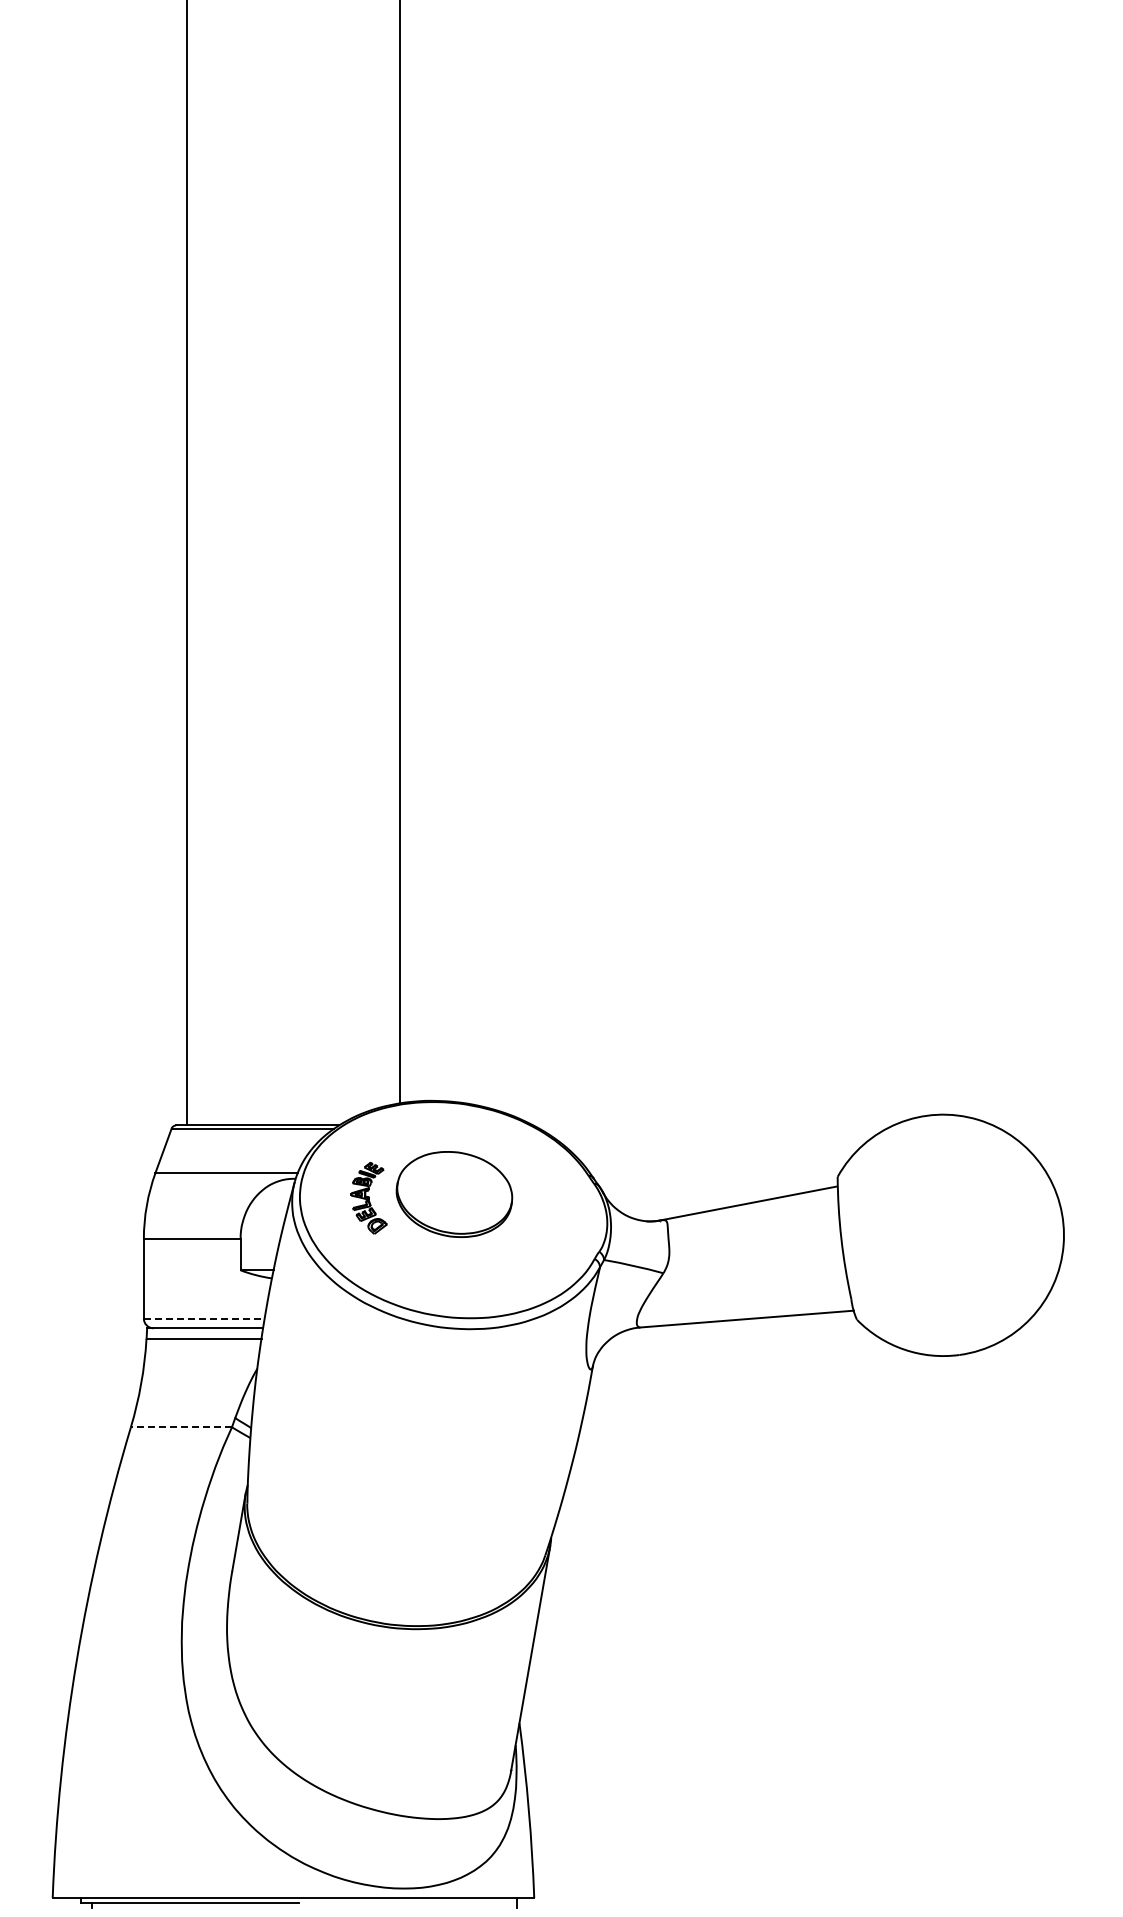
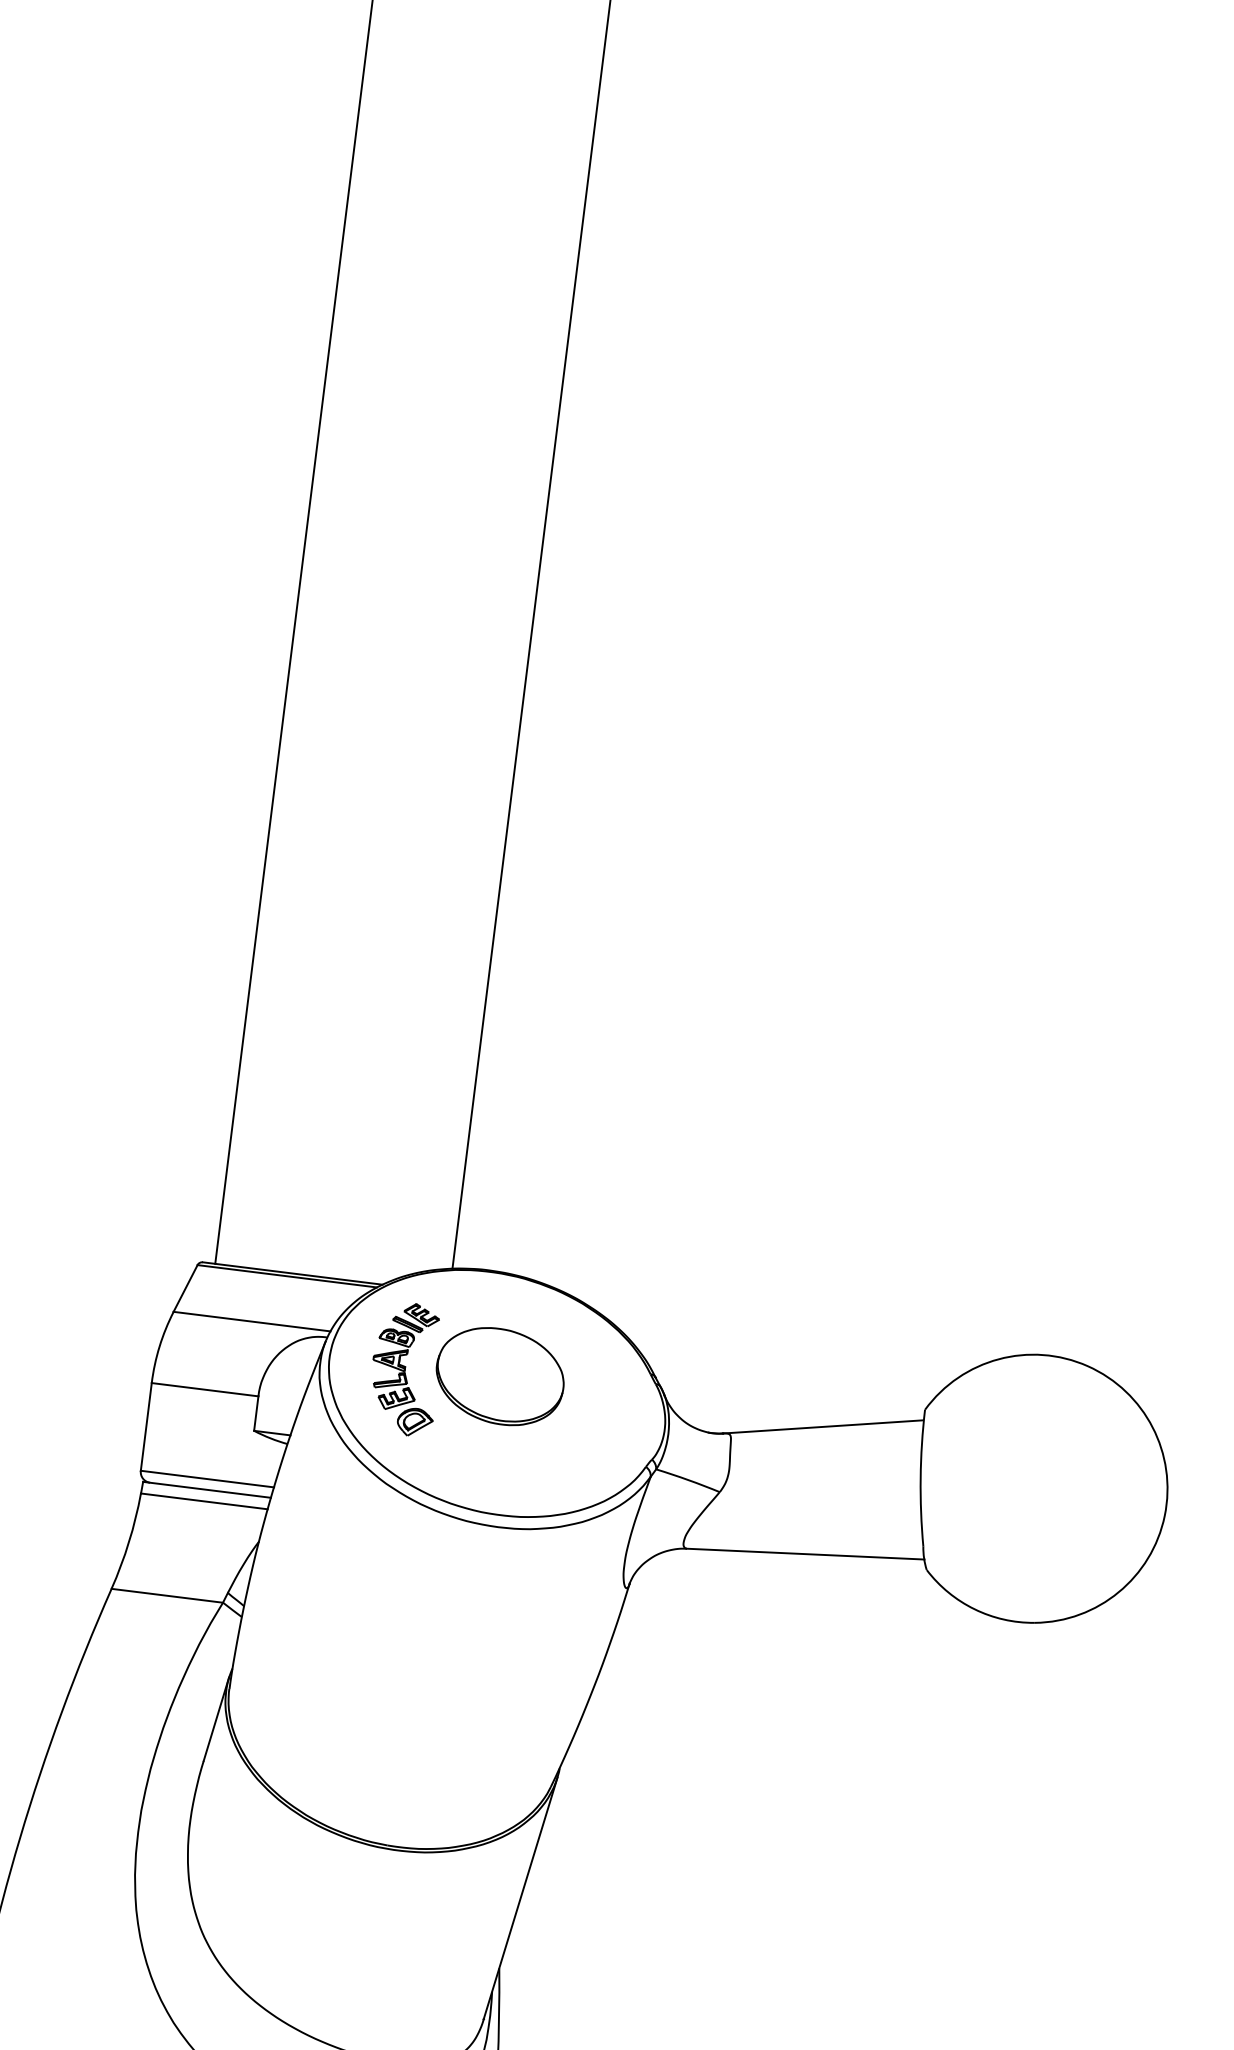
part: (368, 1198) -> (404, 1369), size x1.67
line: (204, 1318) -> (207, 1478), dashed -> solid
line: (181, 1427) -> (167, 1595), dashed -> solid

